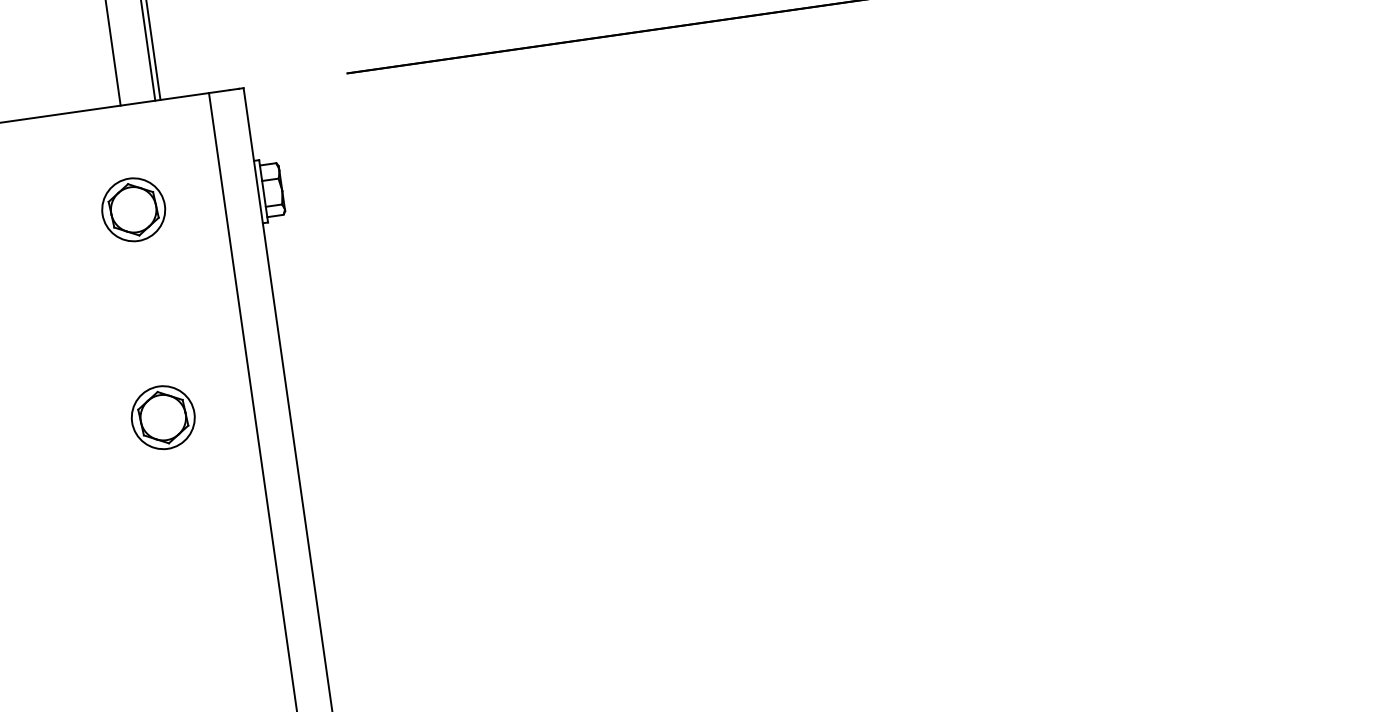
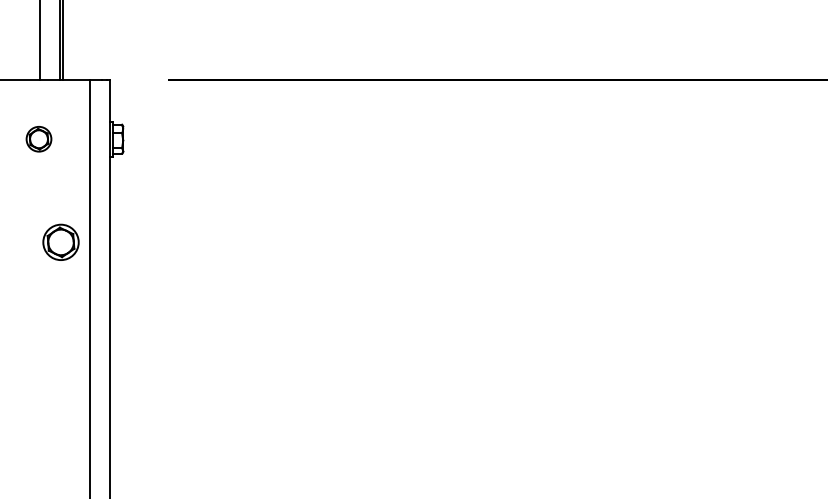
part: (132, 208) -> (38, 138), size x0.7
part: (162, 416) -> (60, 241), moved

